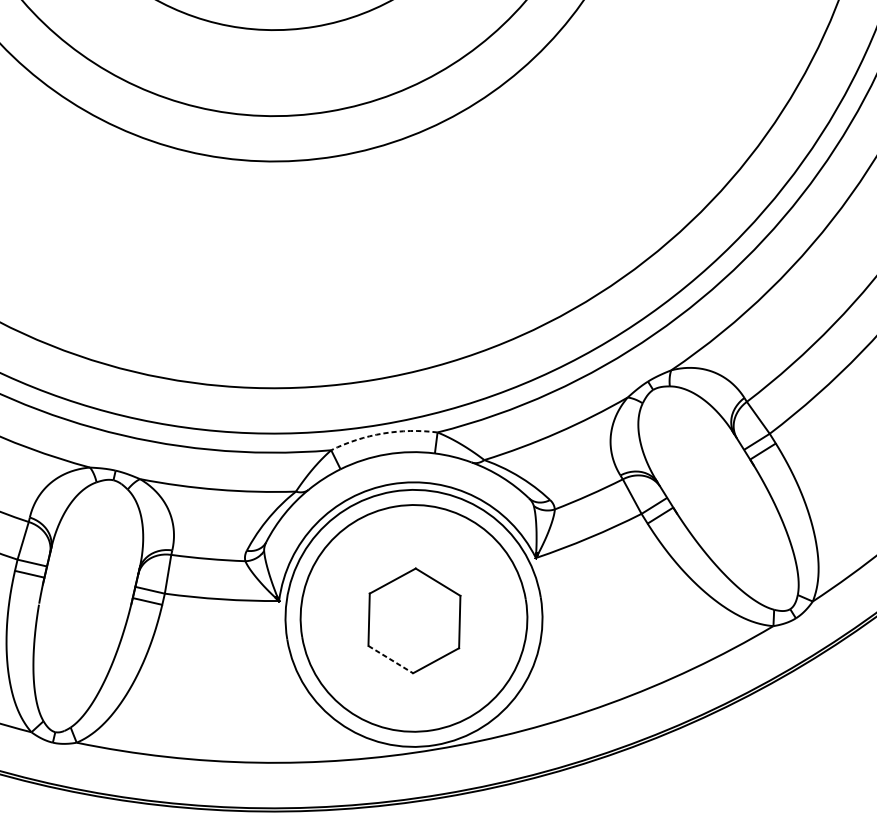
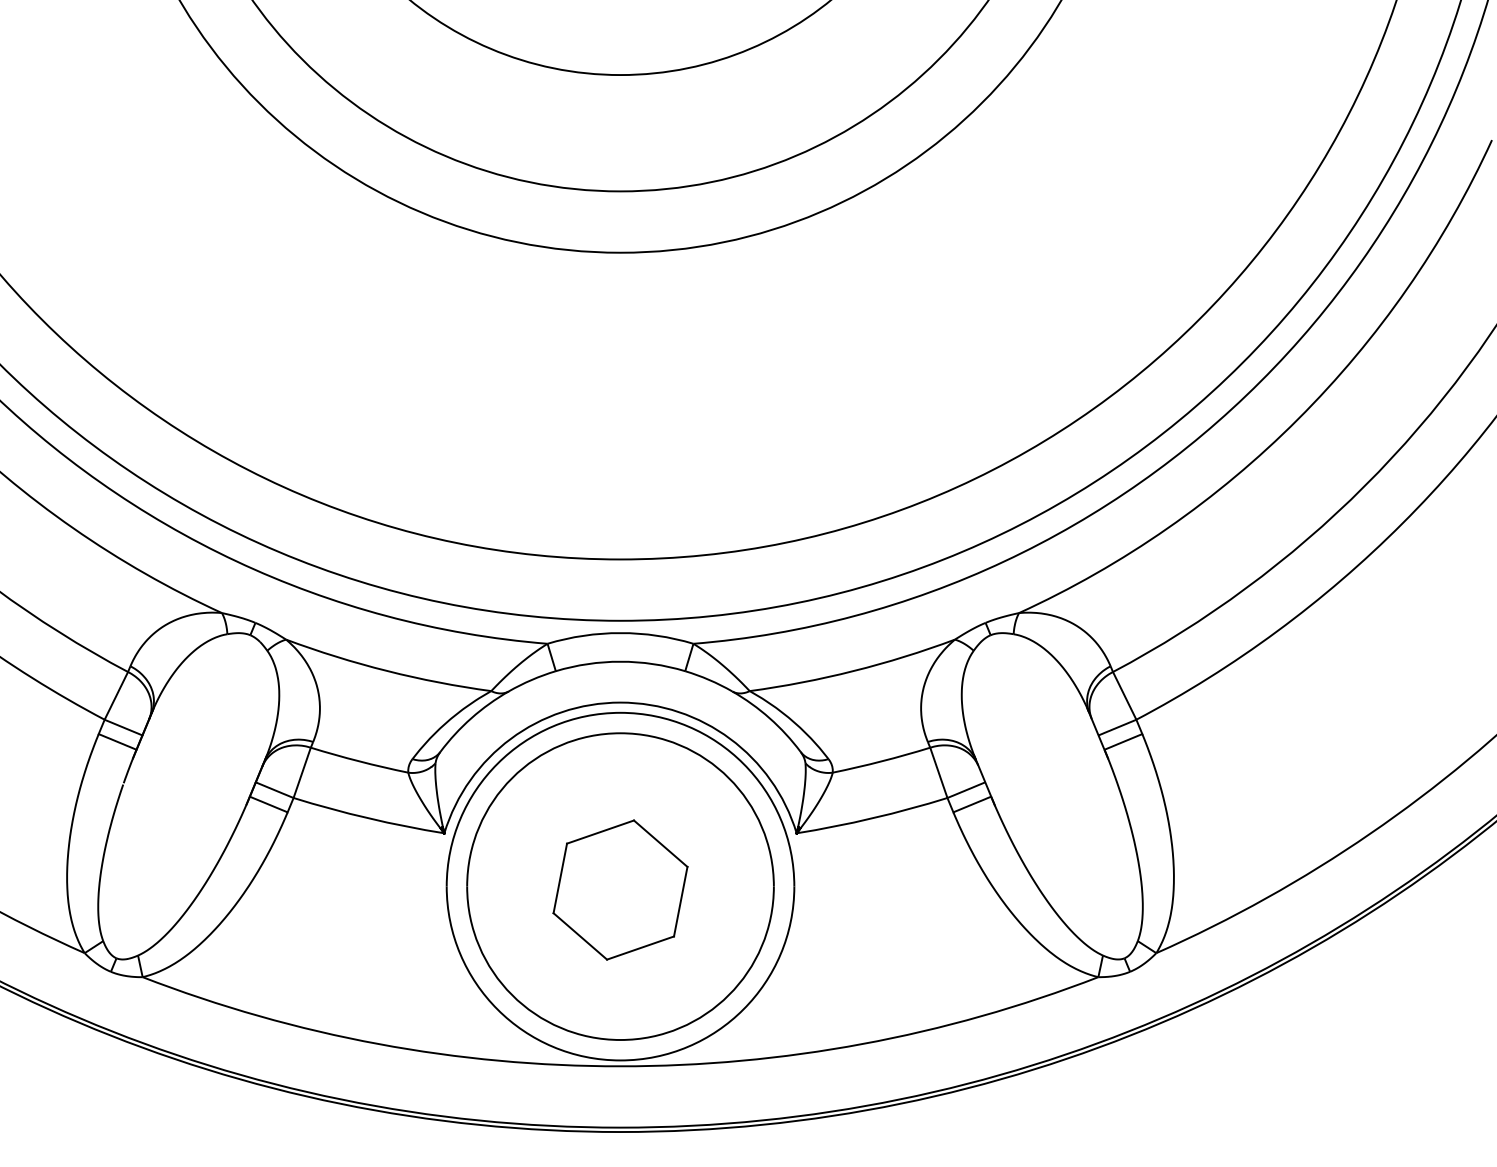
arc: (383, 433) -> (620, 633), dashed -> solid
line: (390, 659) -> (580, 936), dashed -> solid

